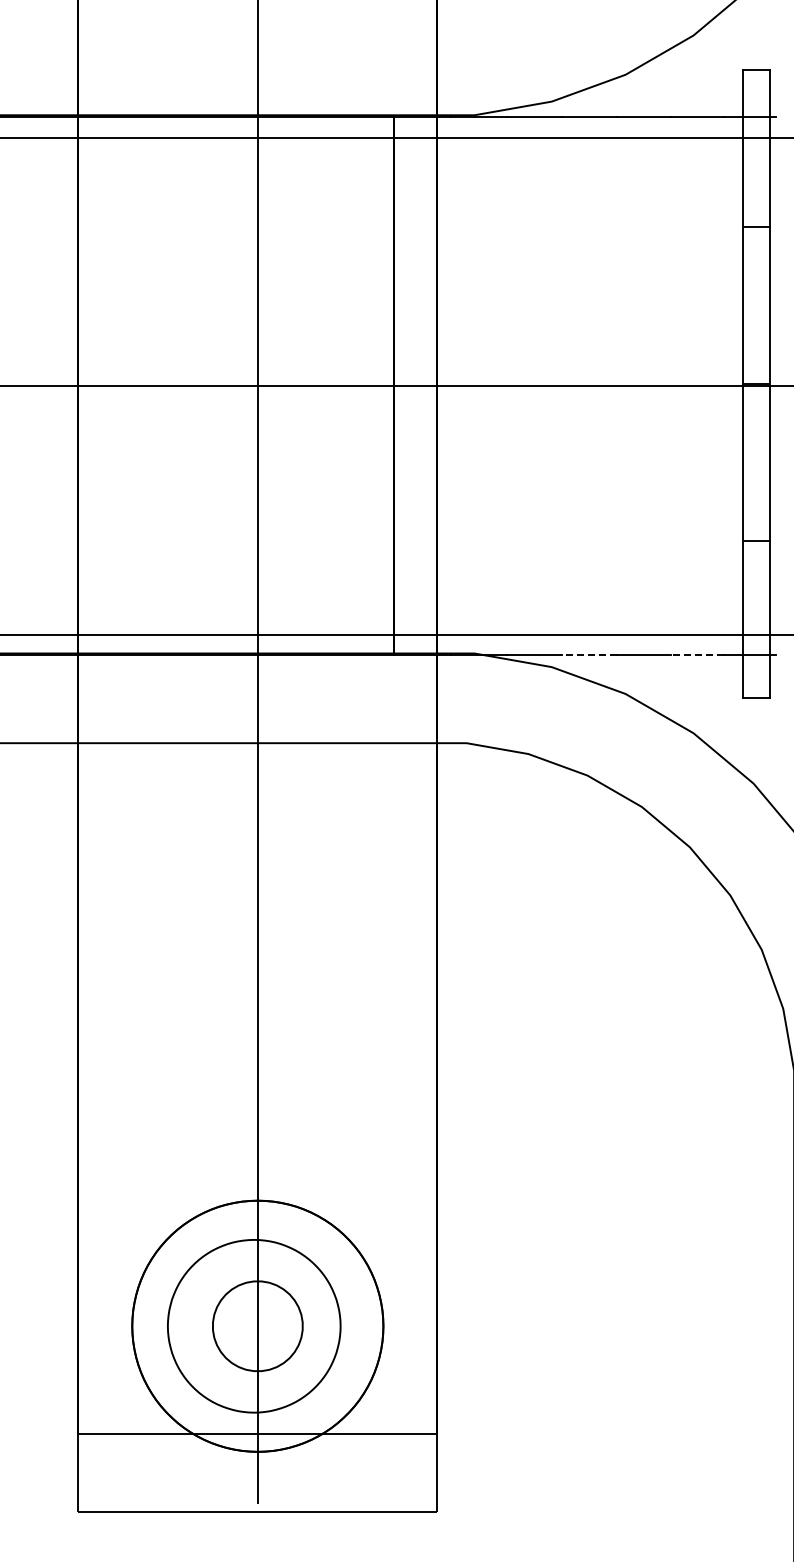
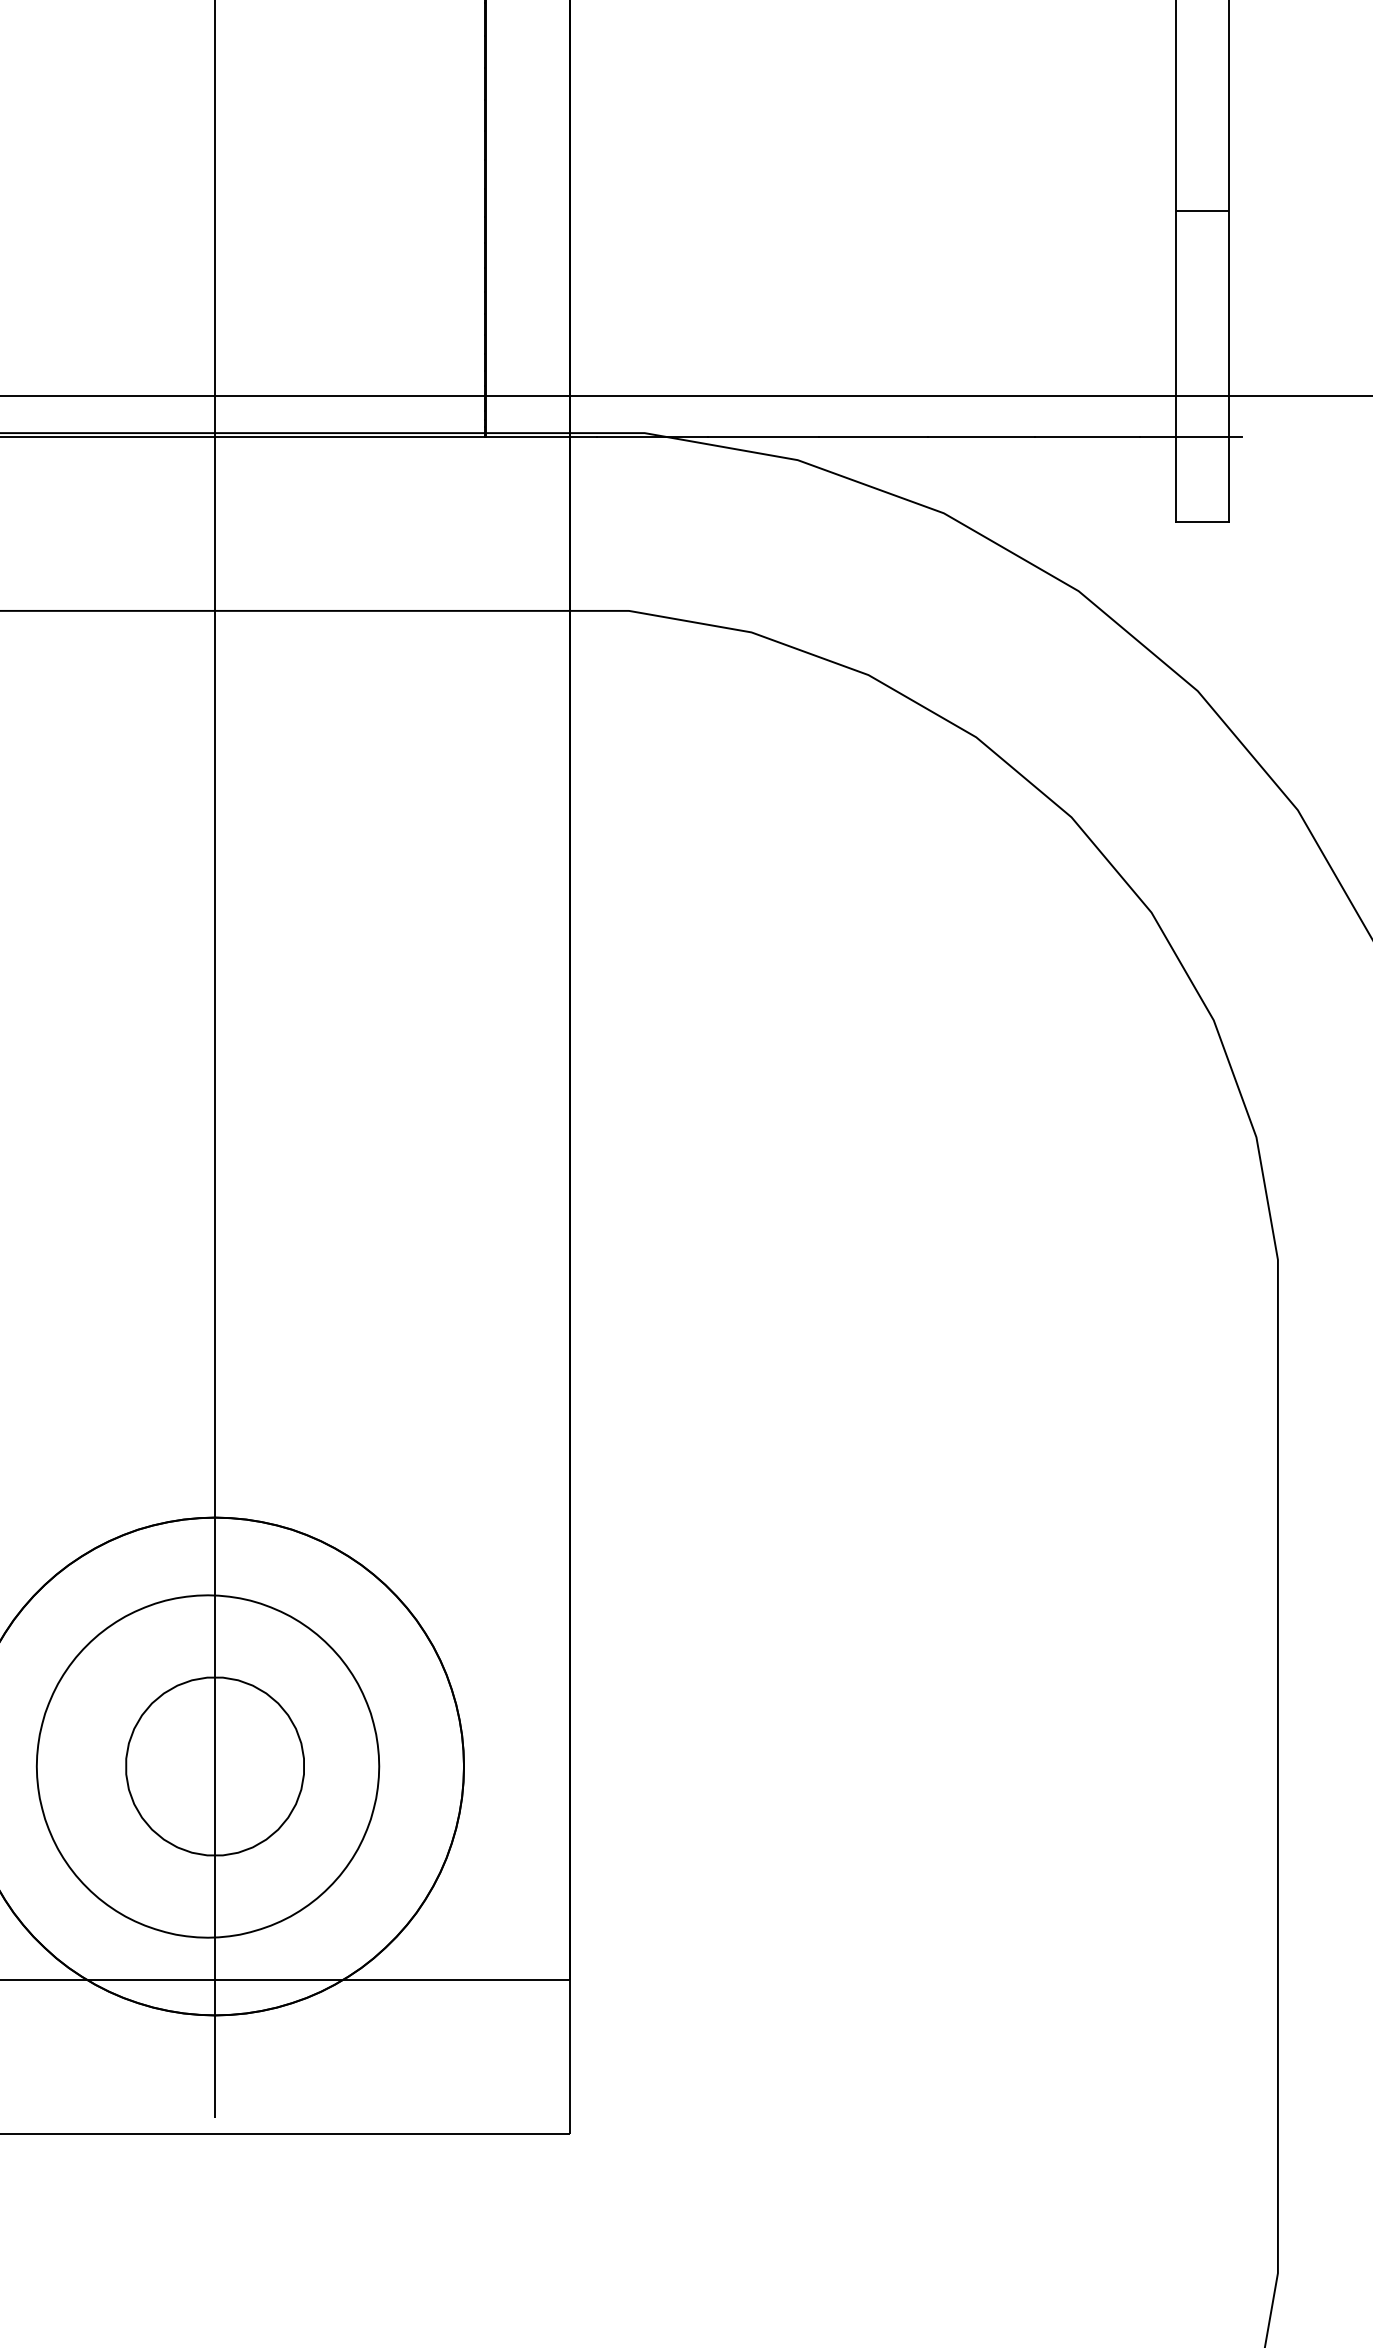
line: (589, 655) -> (872, 437), dashed -> solid
line: (697, 655) -> (1086, 437), dashed -> solid

